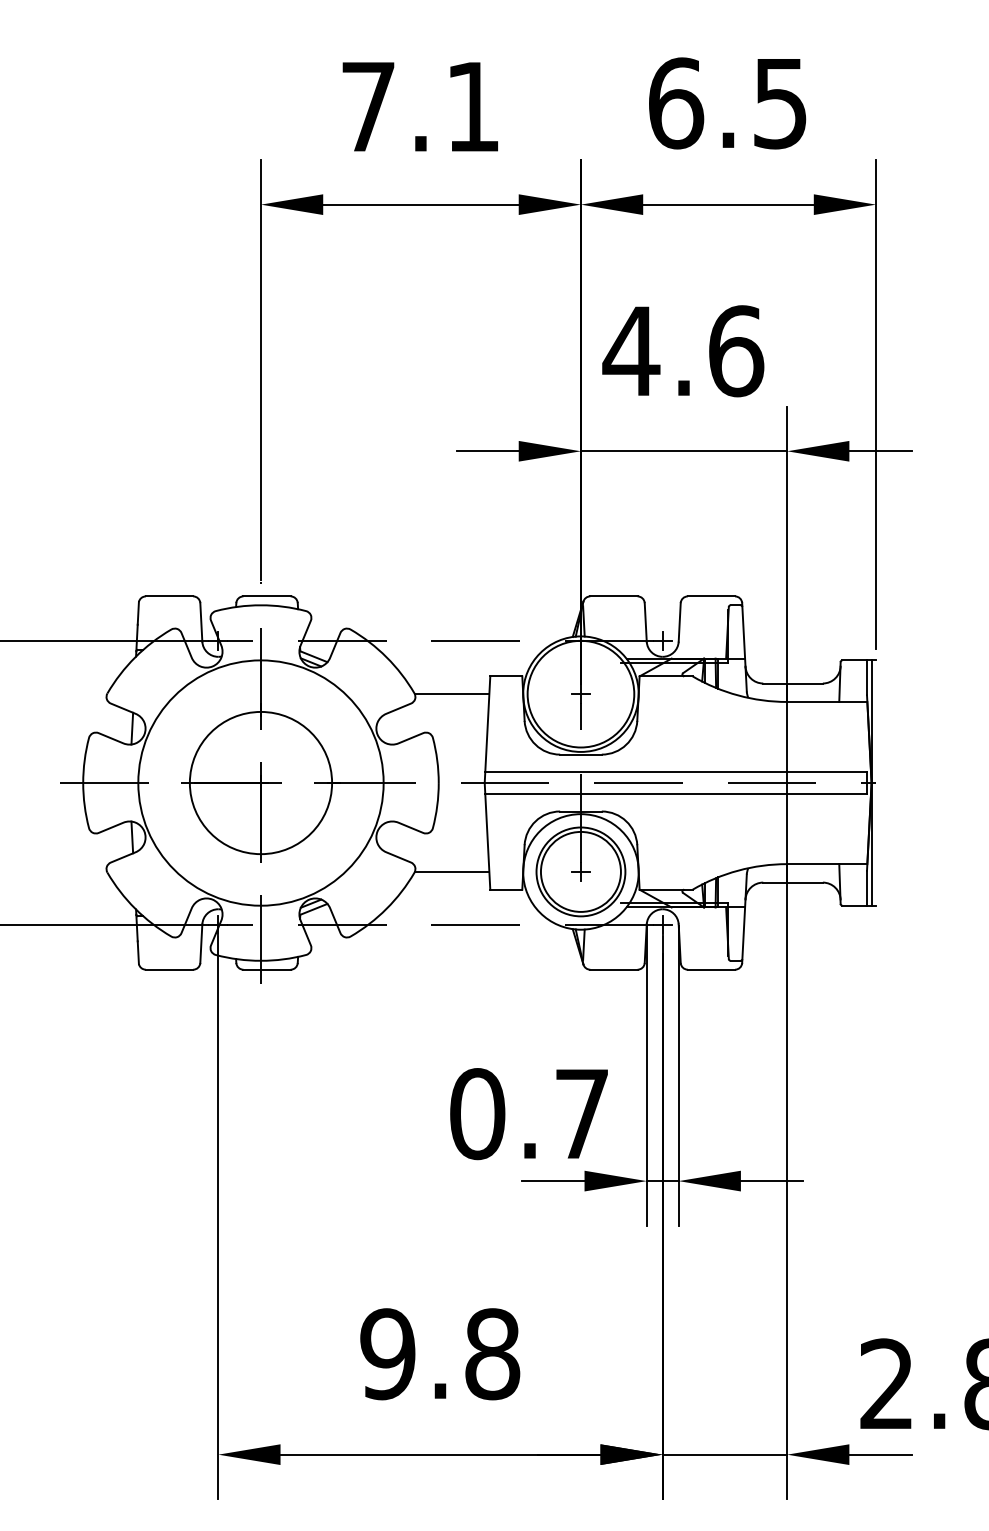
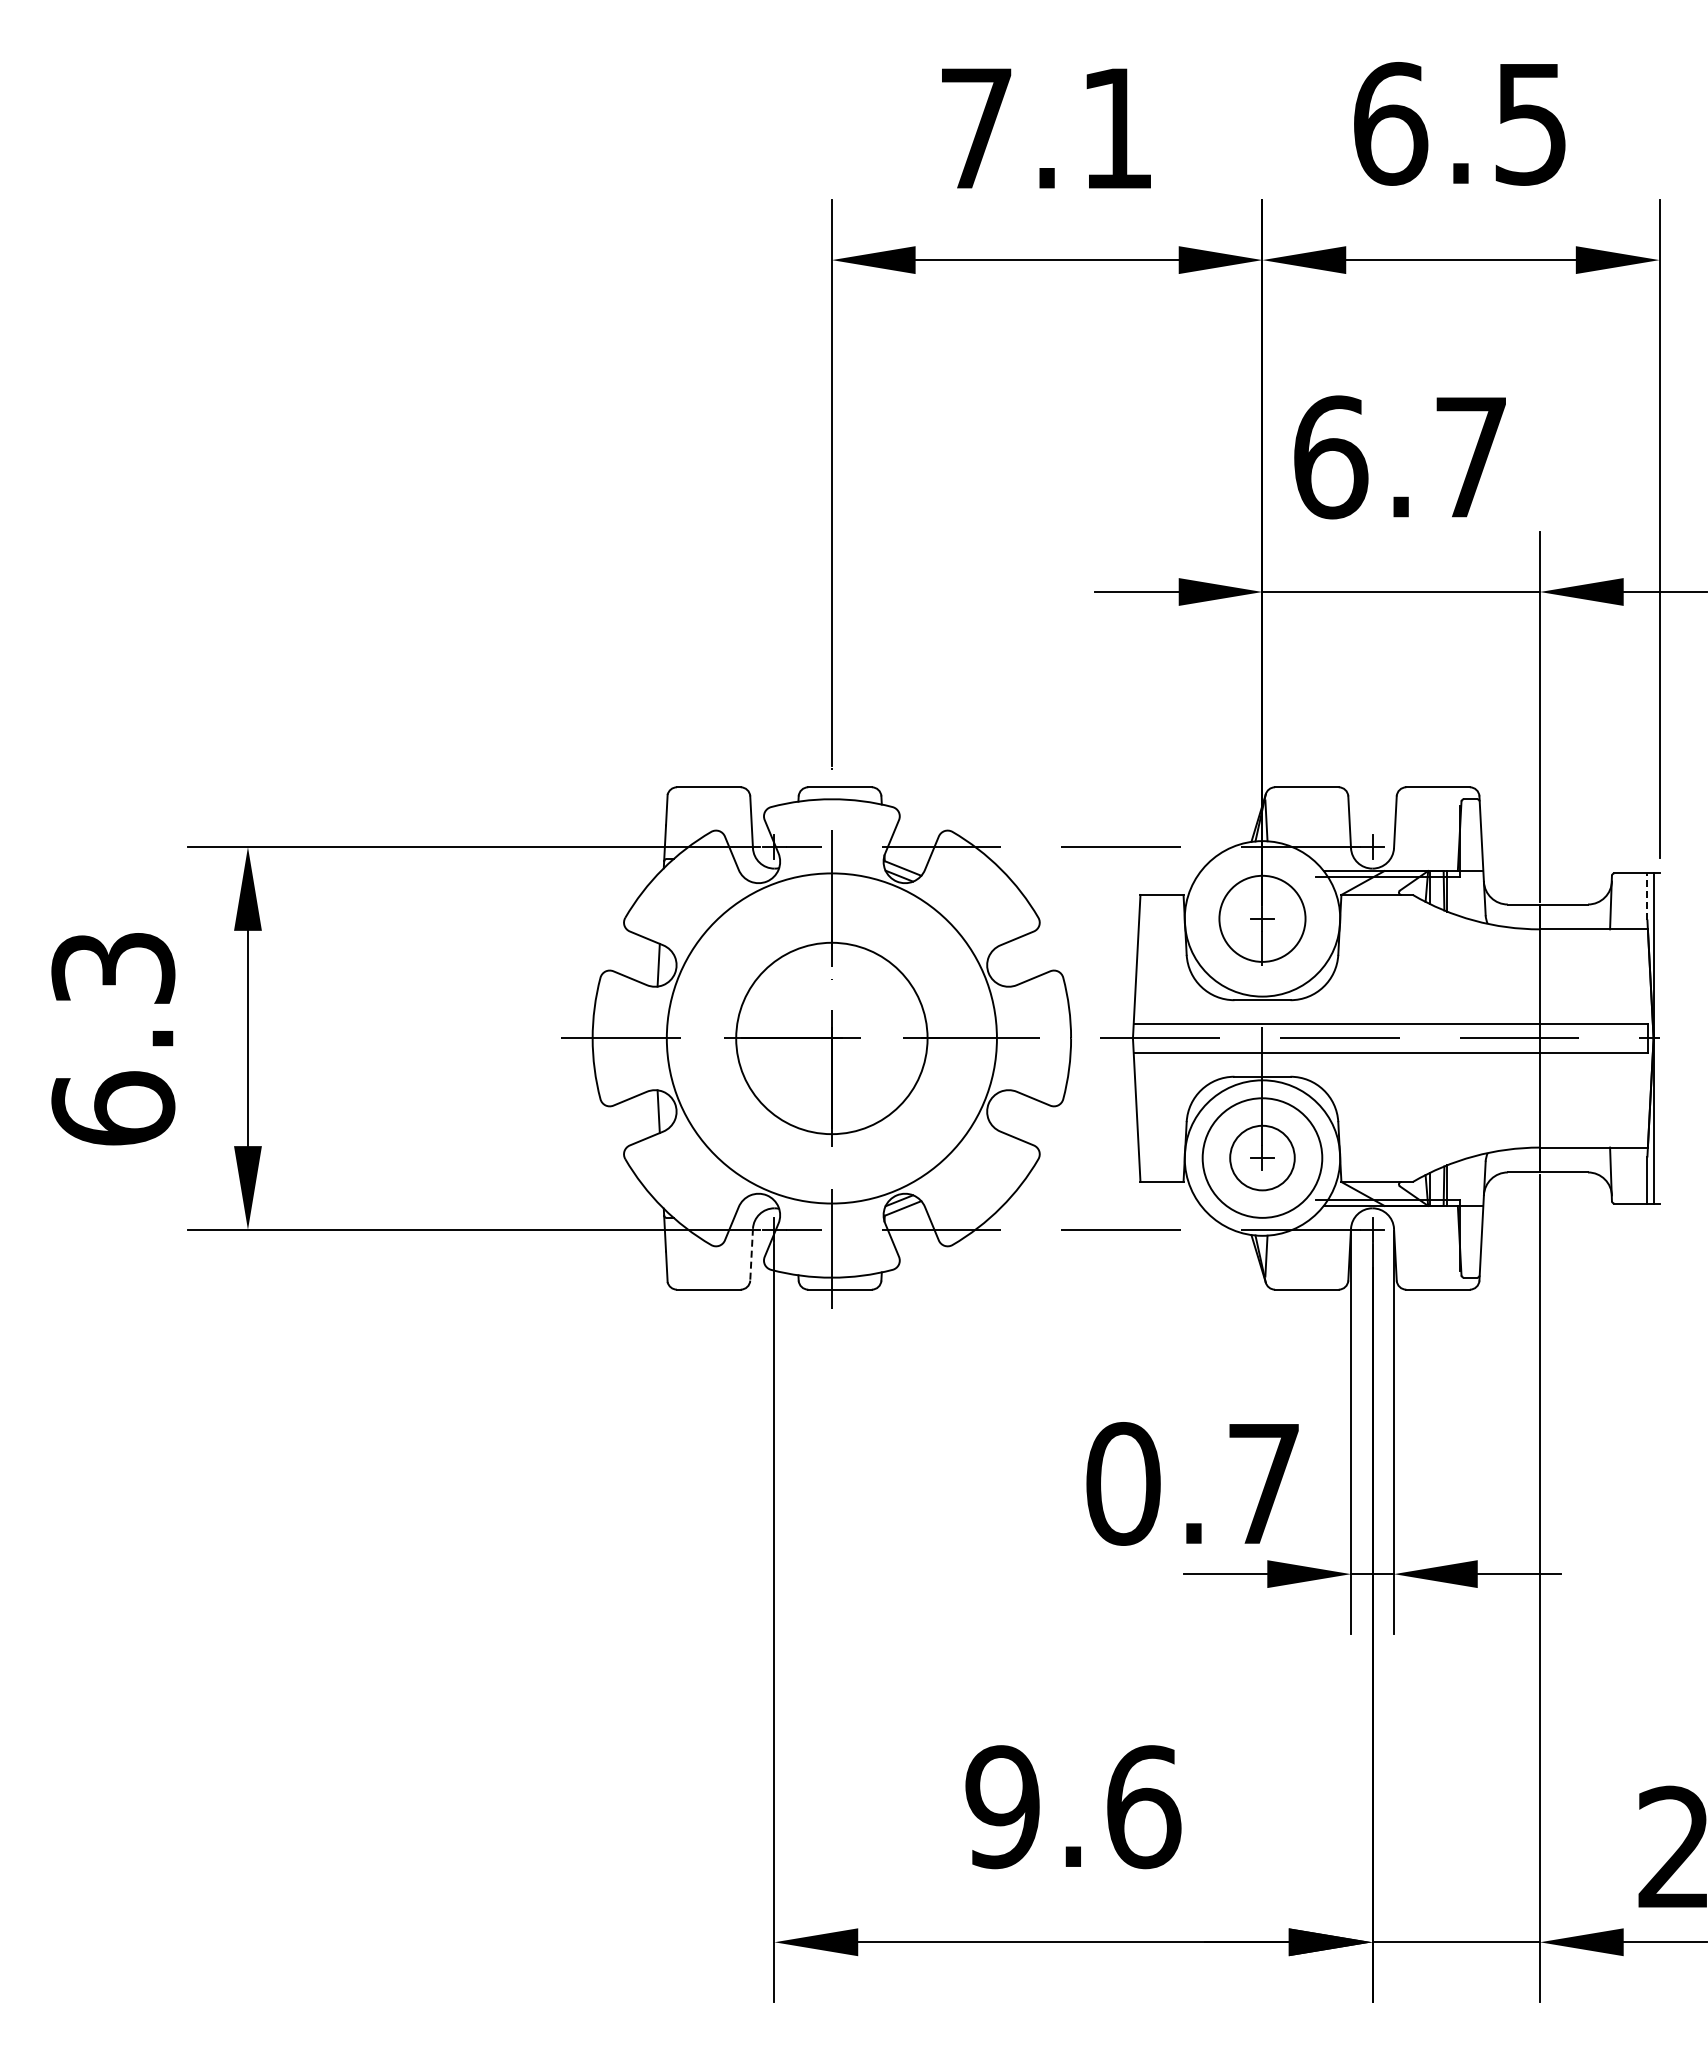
text: (683, 351) -> (1400, 457), 4.6 -> 6.7
line: (867, 677) -> (1647, 896), solid -> dashed
line: (451, 693) -> (1088, 918), removed
circle: (580, 693) -> (1262, 918), size x0.6
circle: (580, 871) -> (1262, 1157), size x0.6
line: (451, 872) -> (1088, 1158), removed
line: (201, 943) -> (751, 1254), solid -> dashed
text: (493, 1354) -> (1144, 1807), 9.8 -> 9.6

